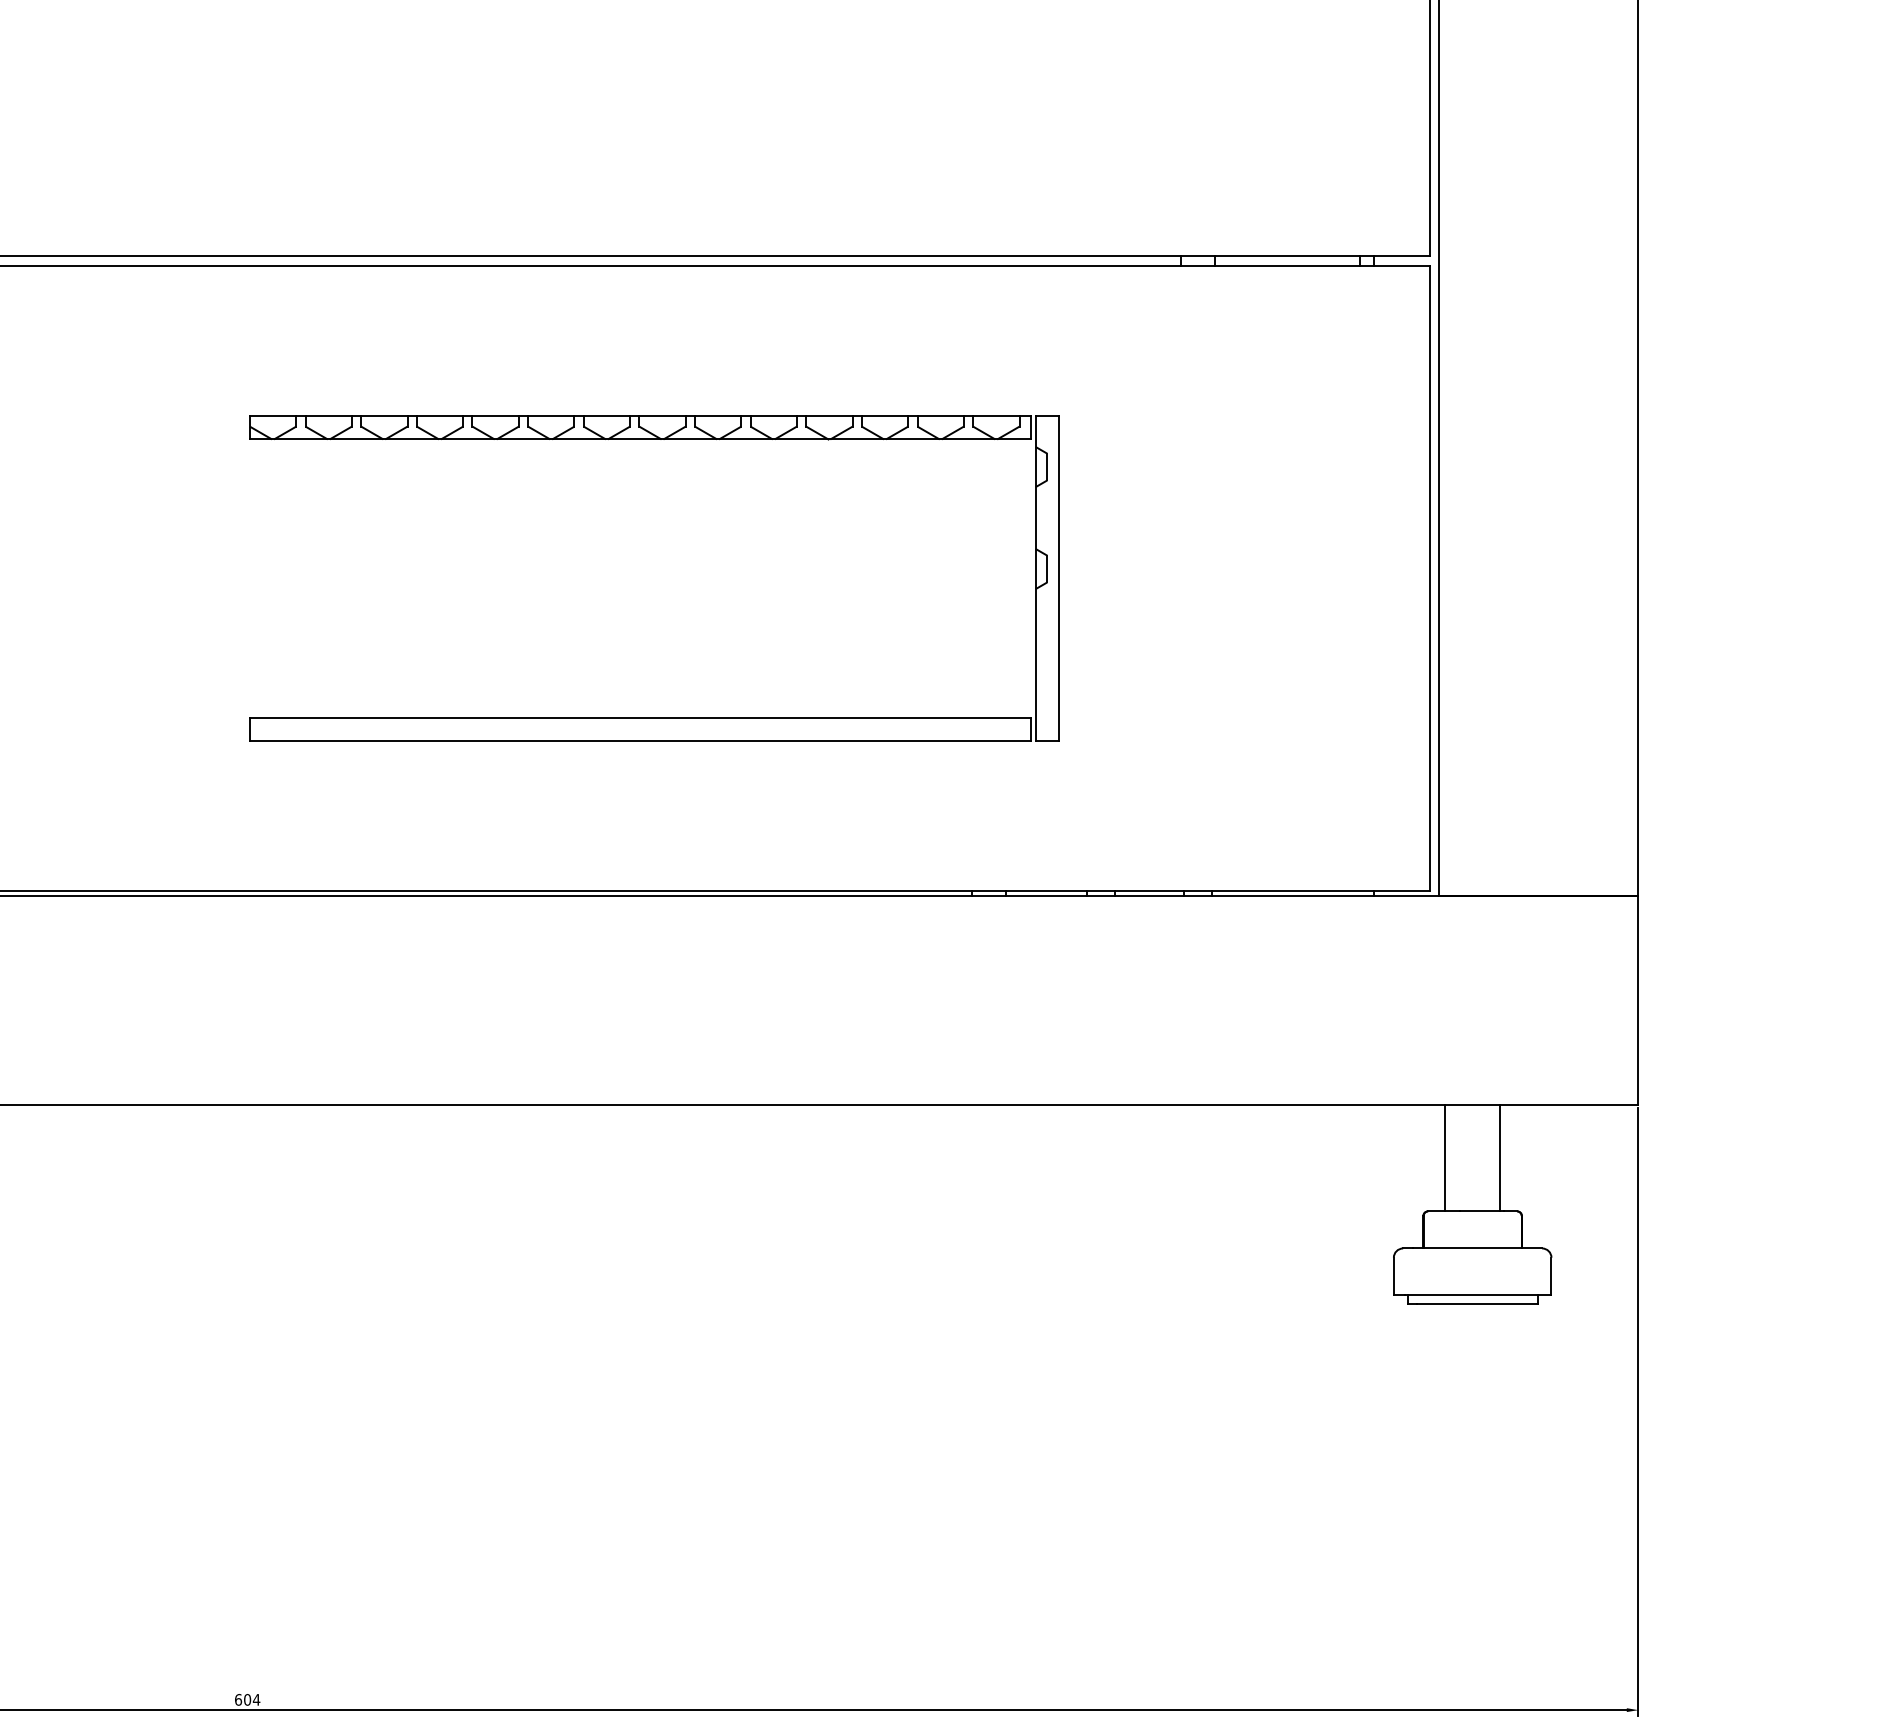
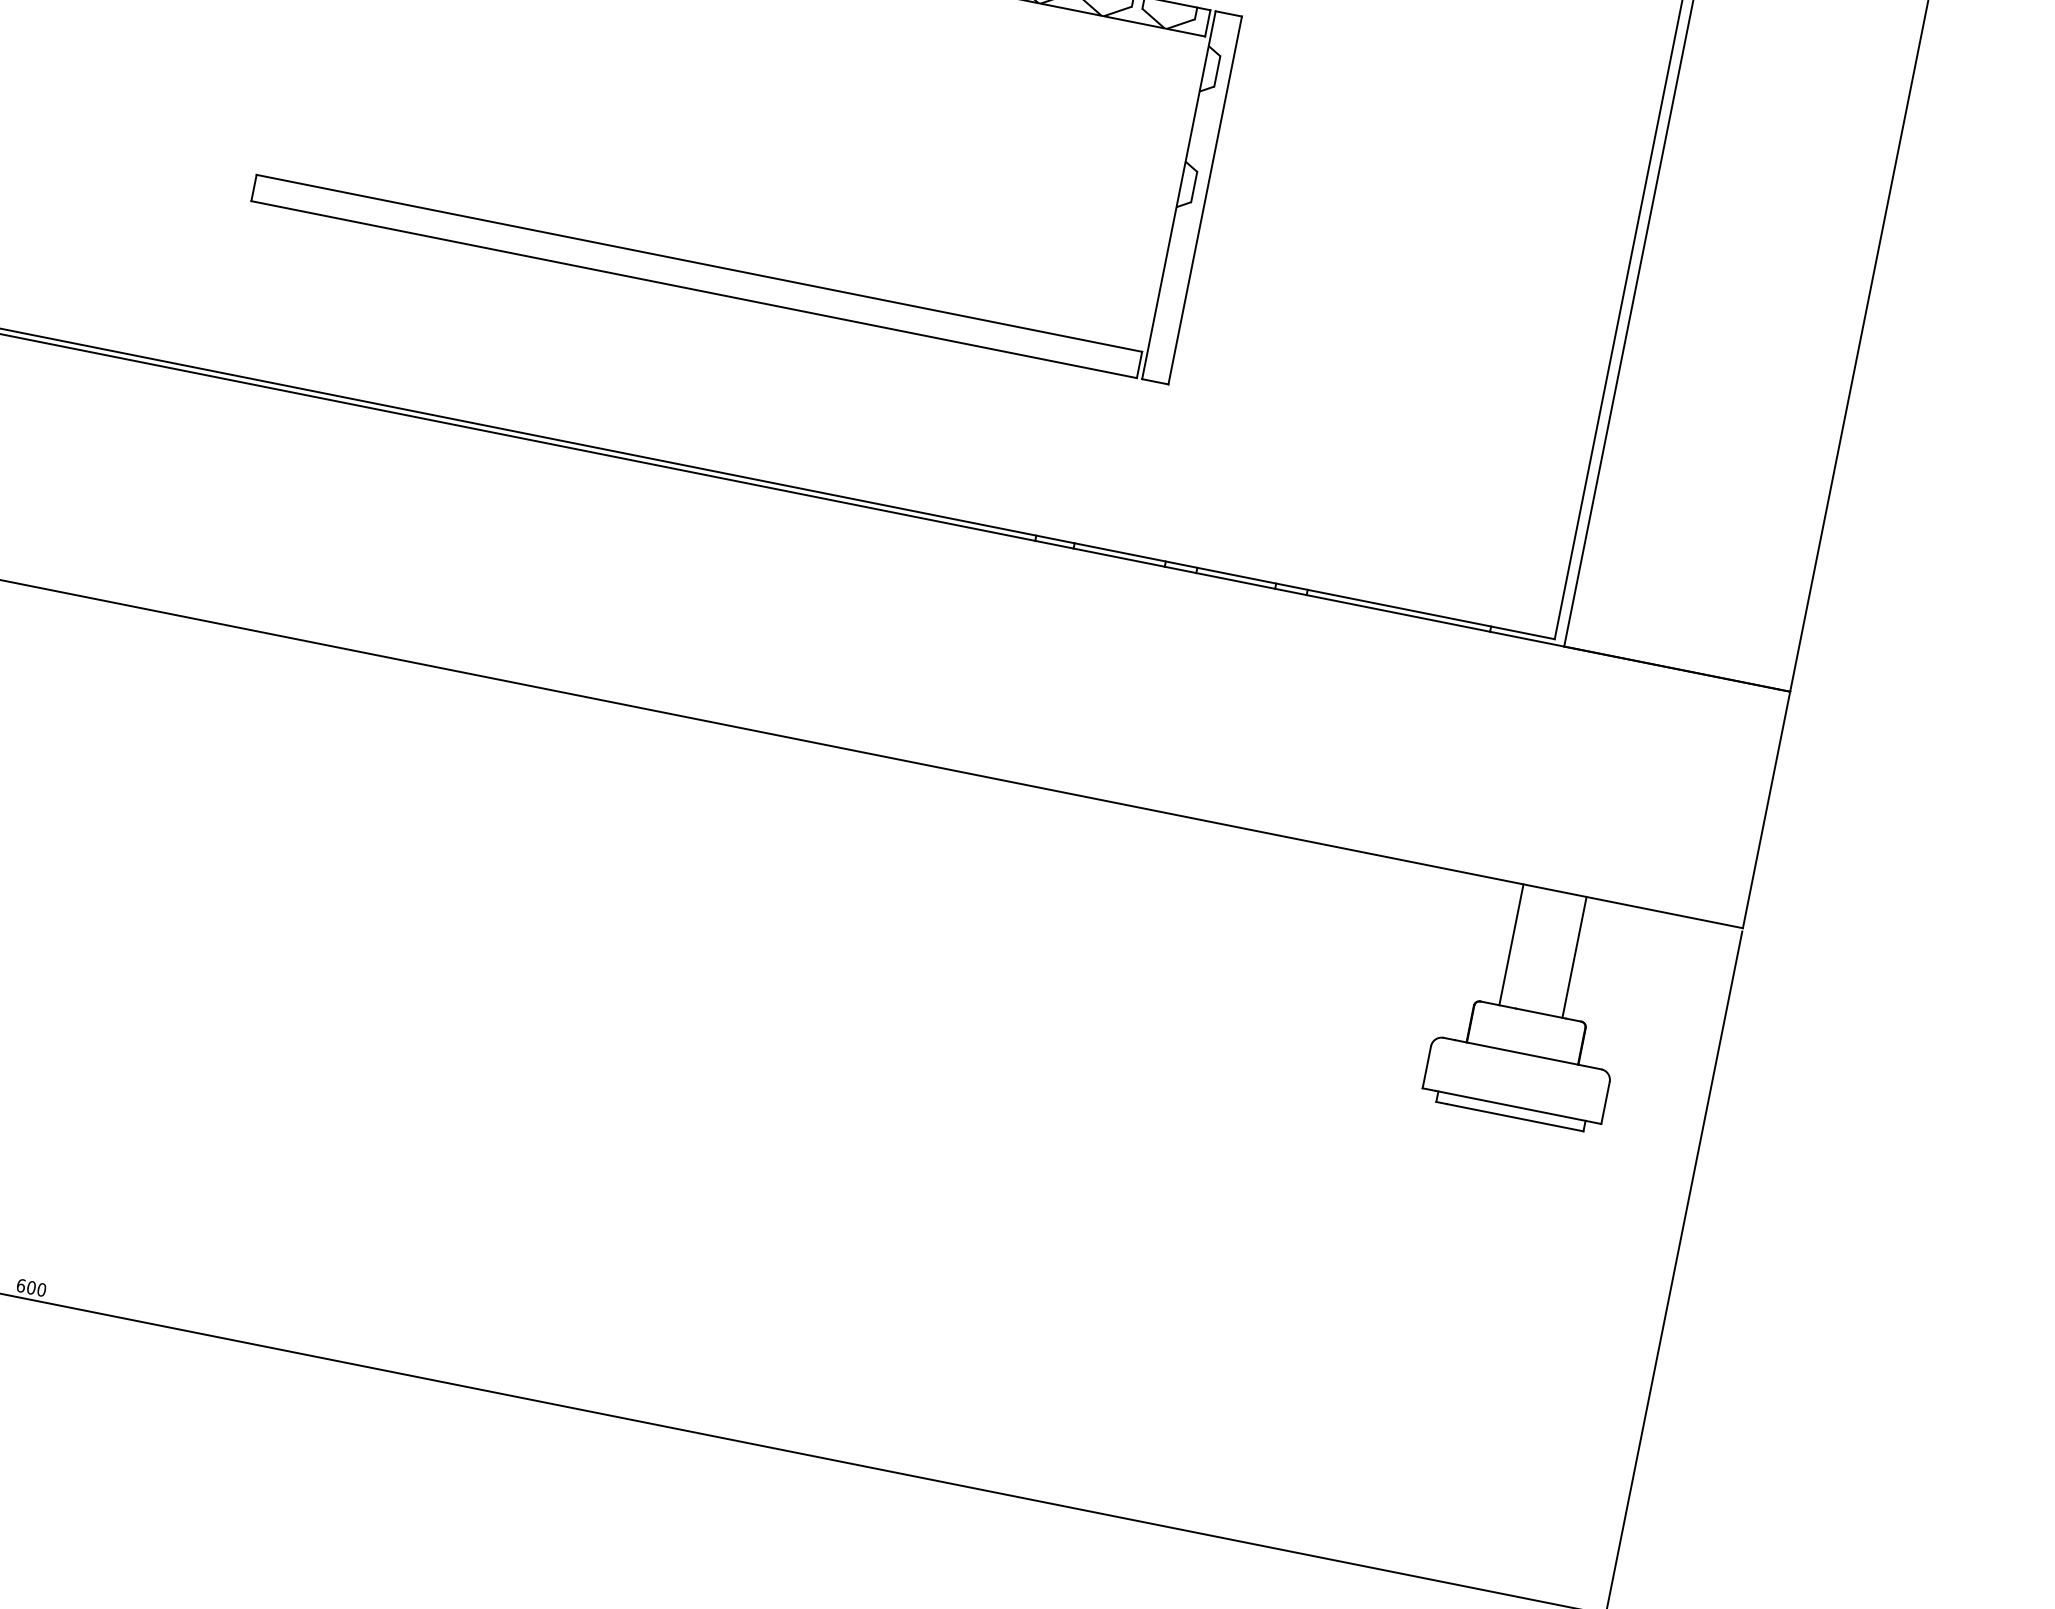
text: (256, 1699) -> (41, 1289), 604 -> 600

